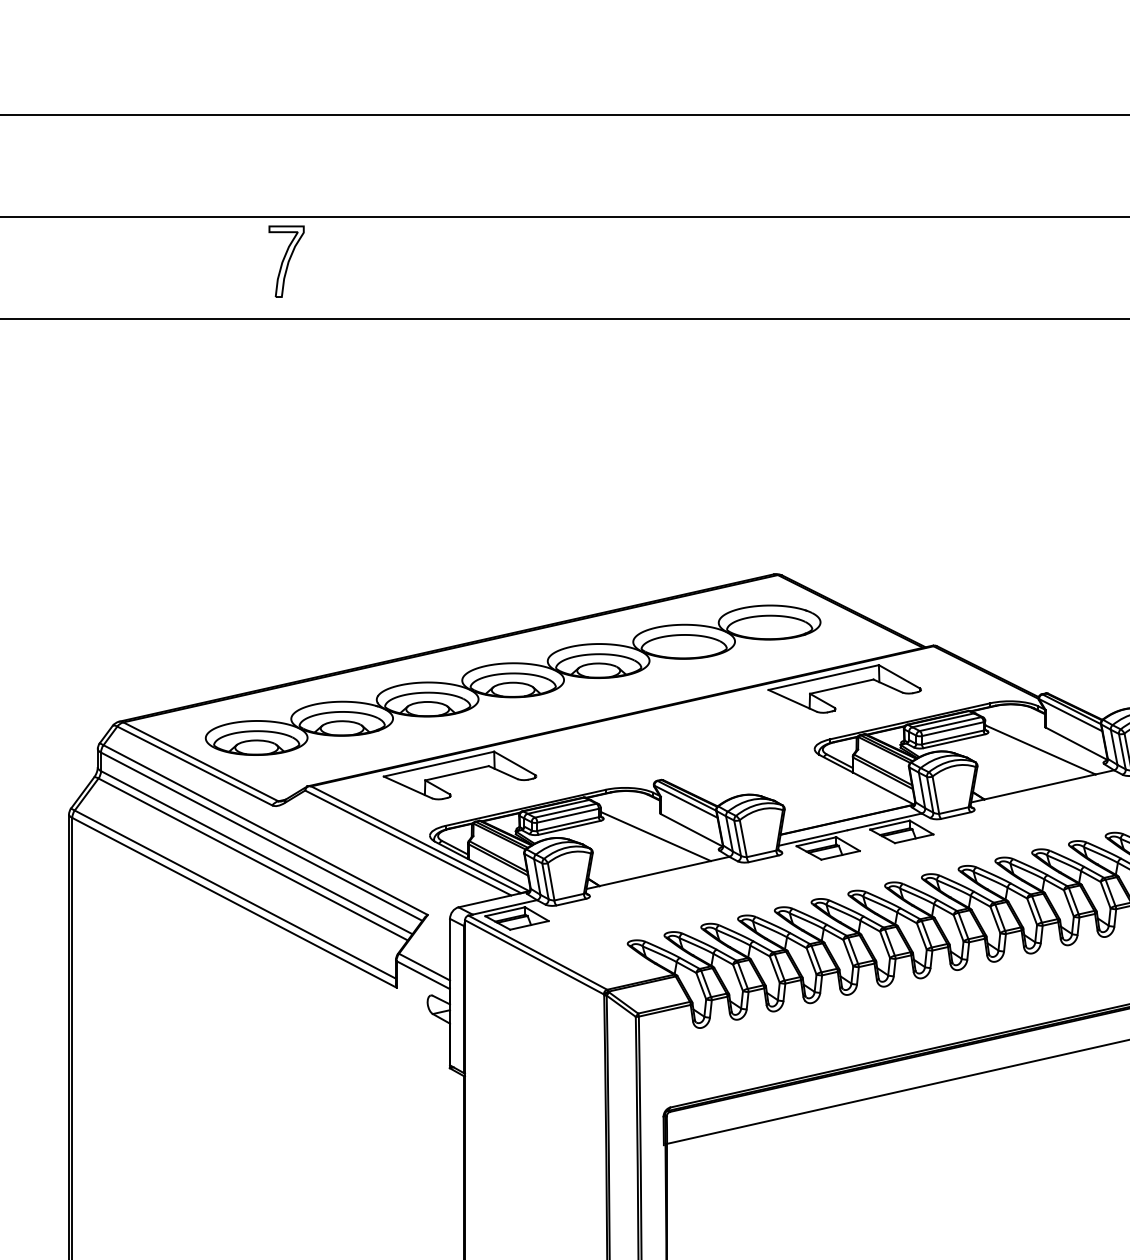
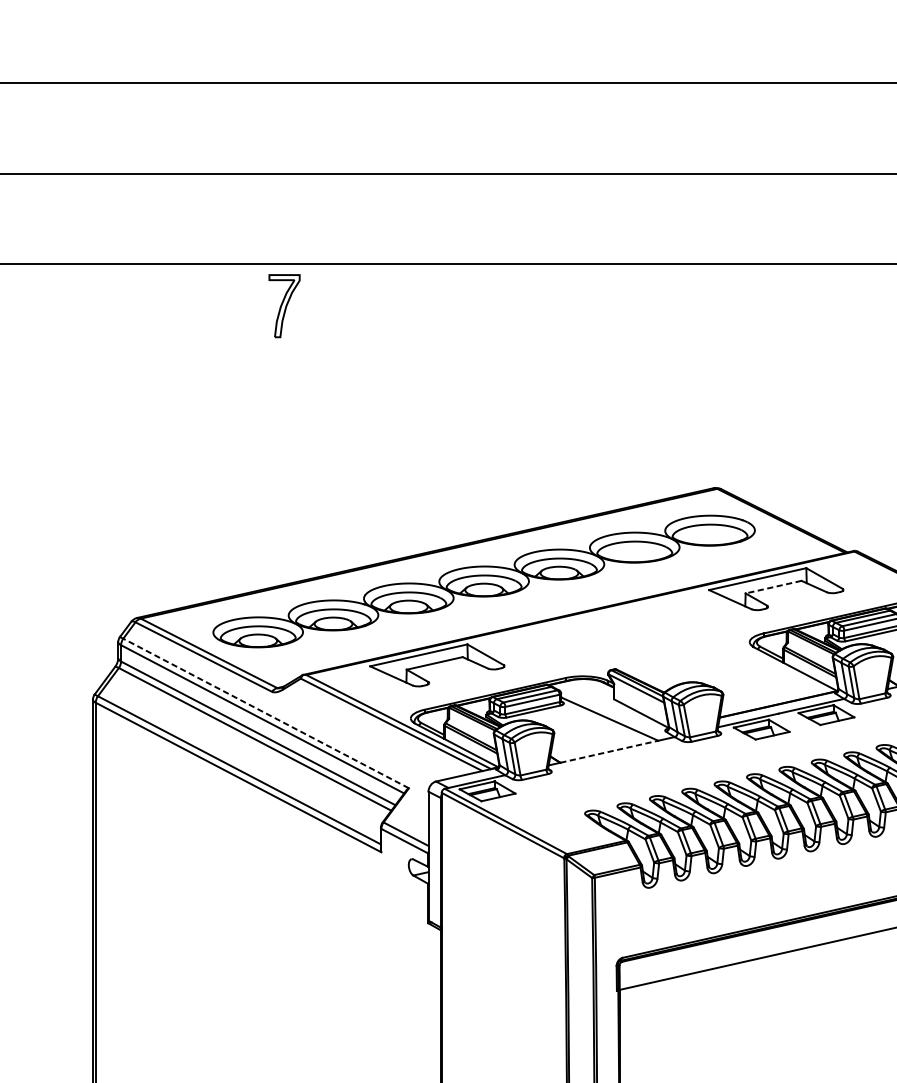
part: (286, 261) -> (284, 305), moved
line: (841, 686) -> (773, 586), solid -> dashed
line: (265, 830) -> (265, 713), solid -> dashed
line: (655, 873) -> (609, 751), solid -> dashed

